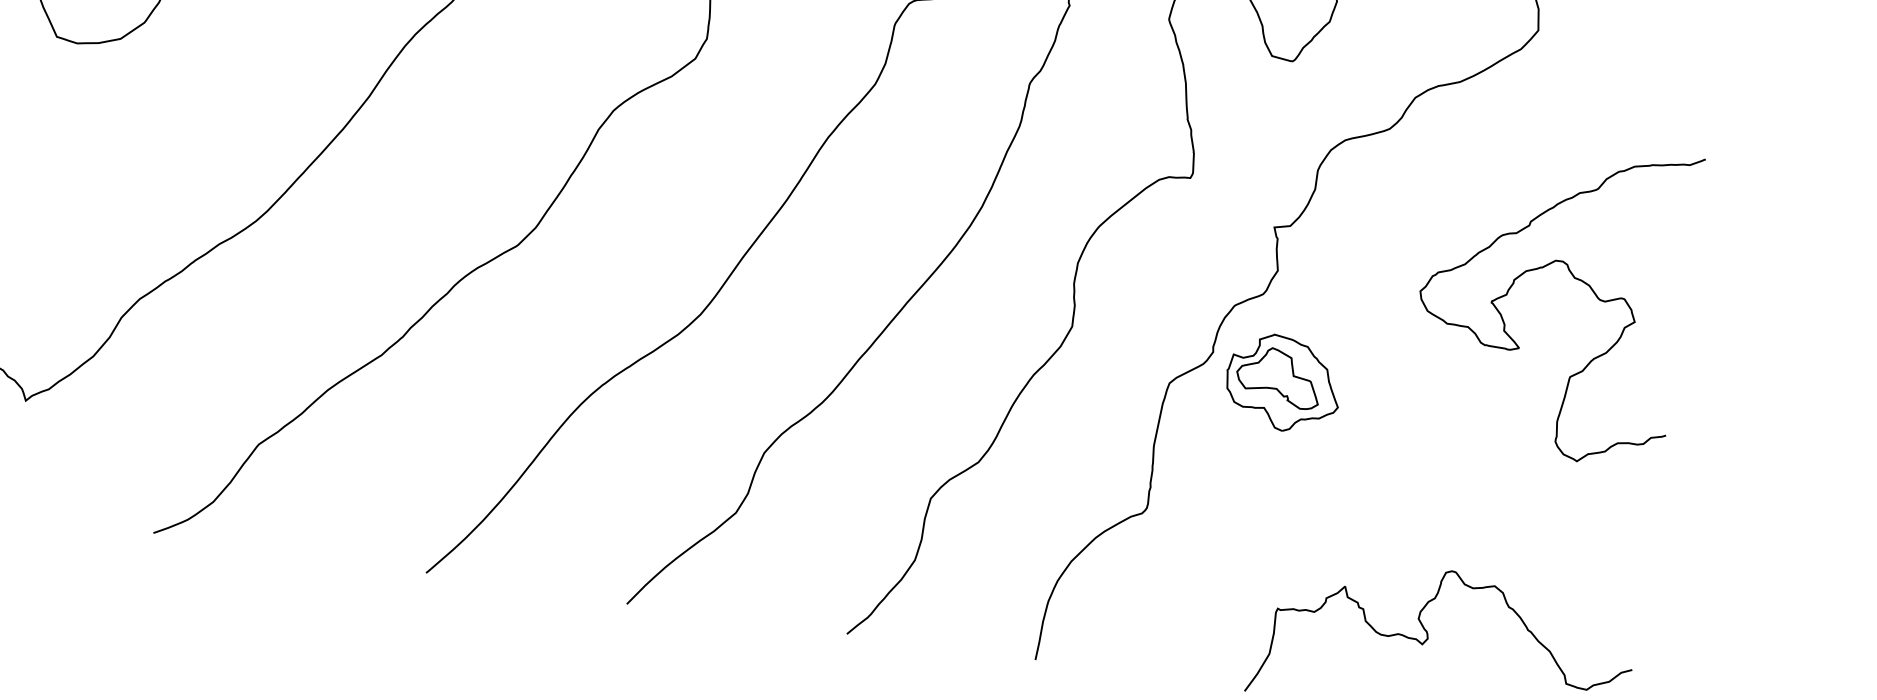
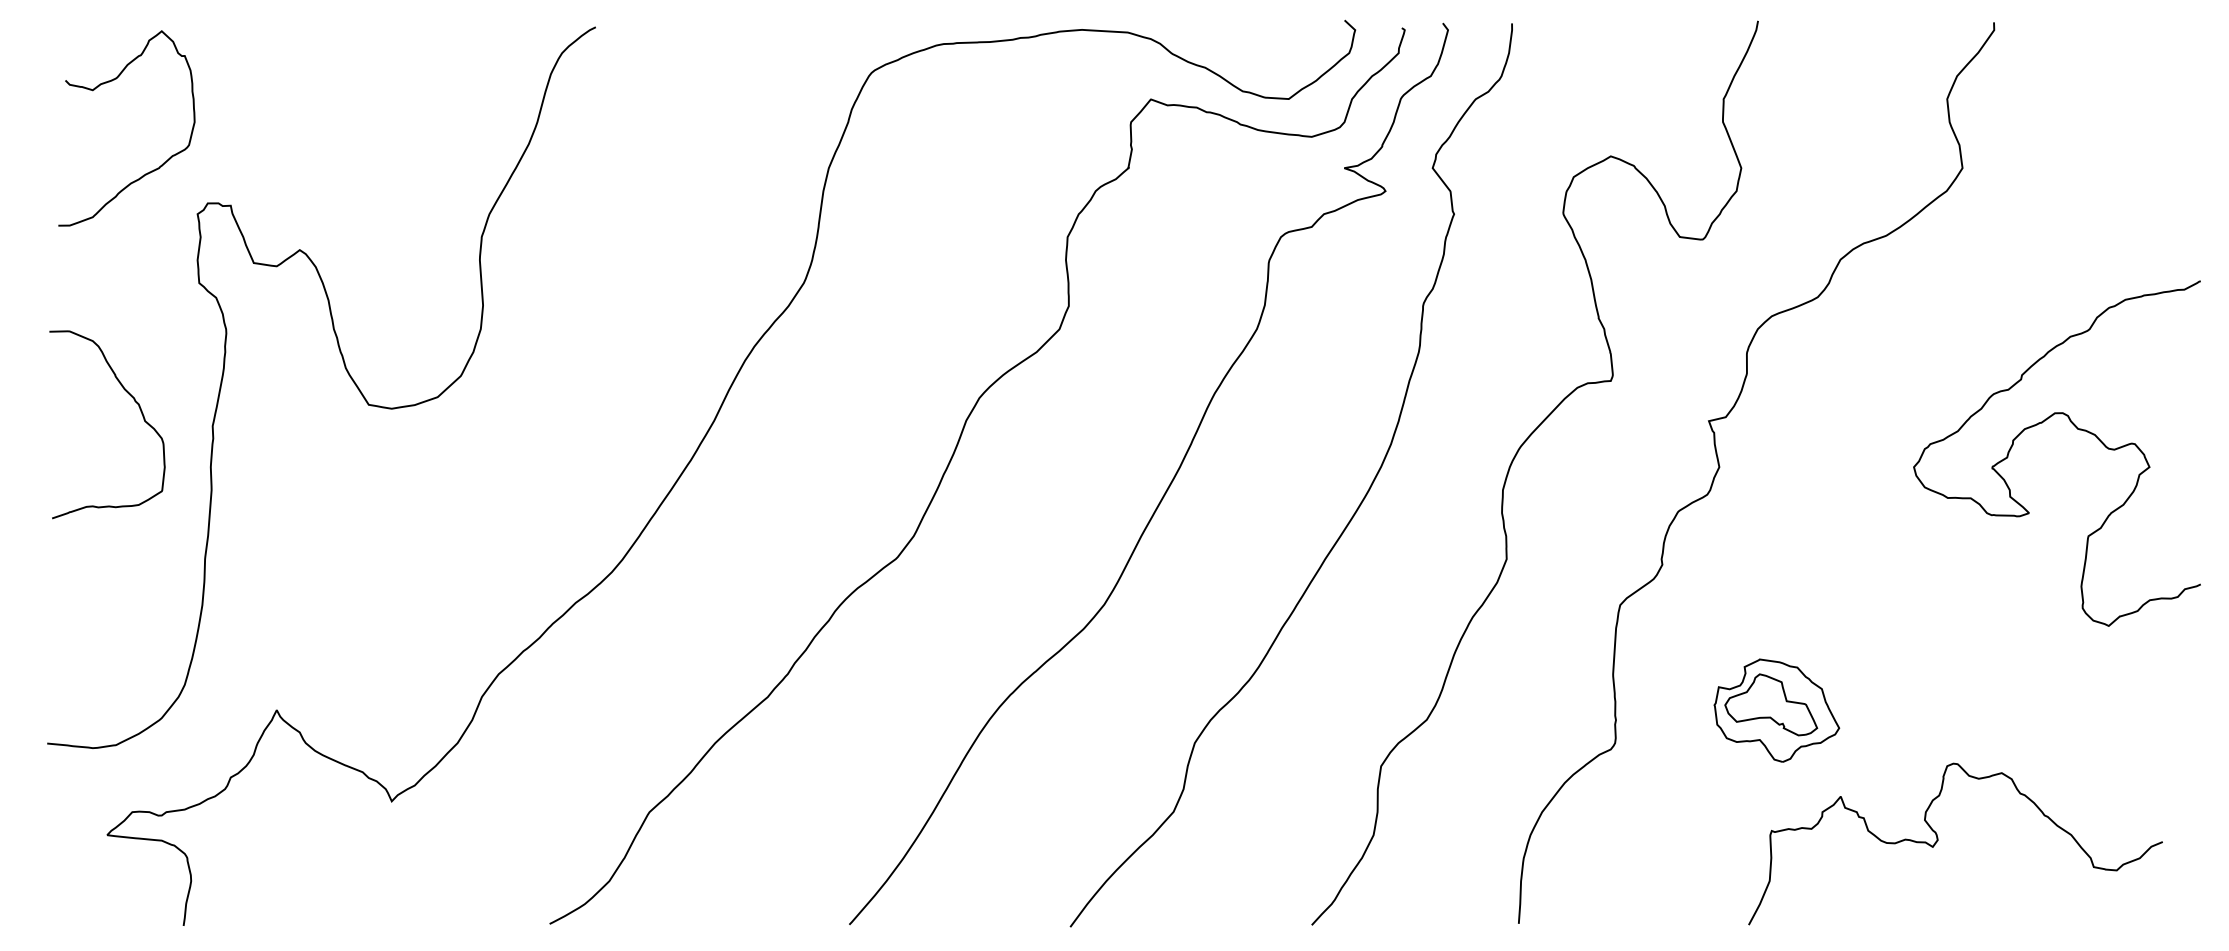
curve: (1574, 278) -> (2077, 429), moved
part: (1283, 383) -> (1776, 710), moved

